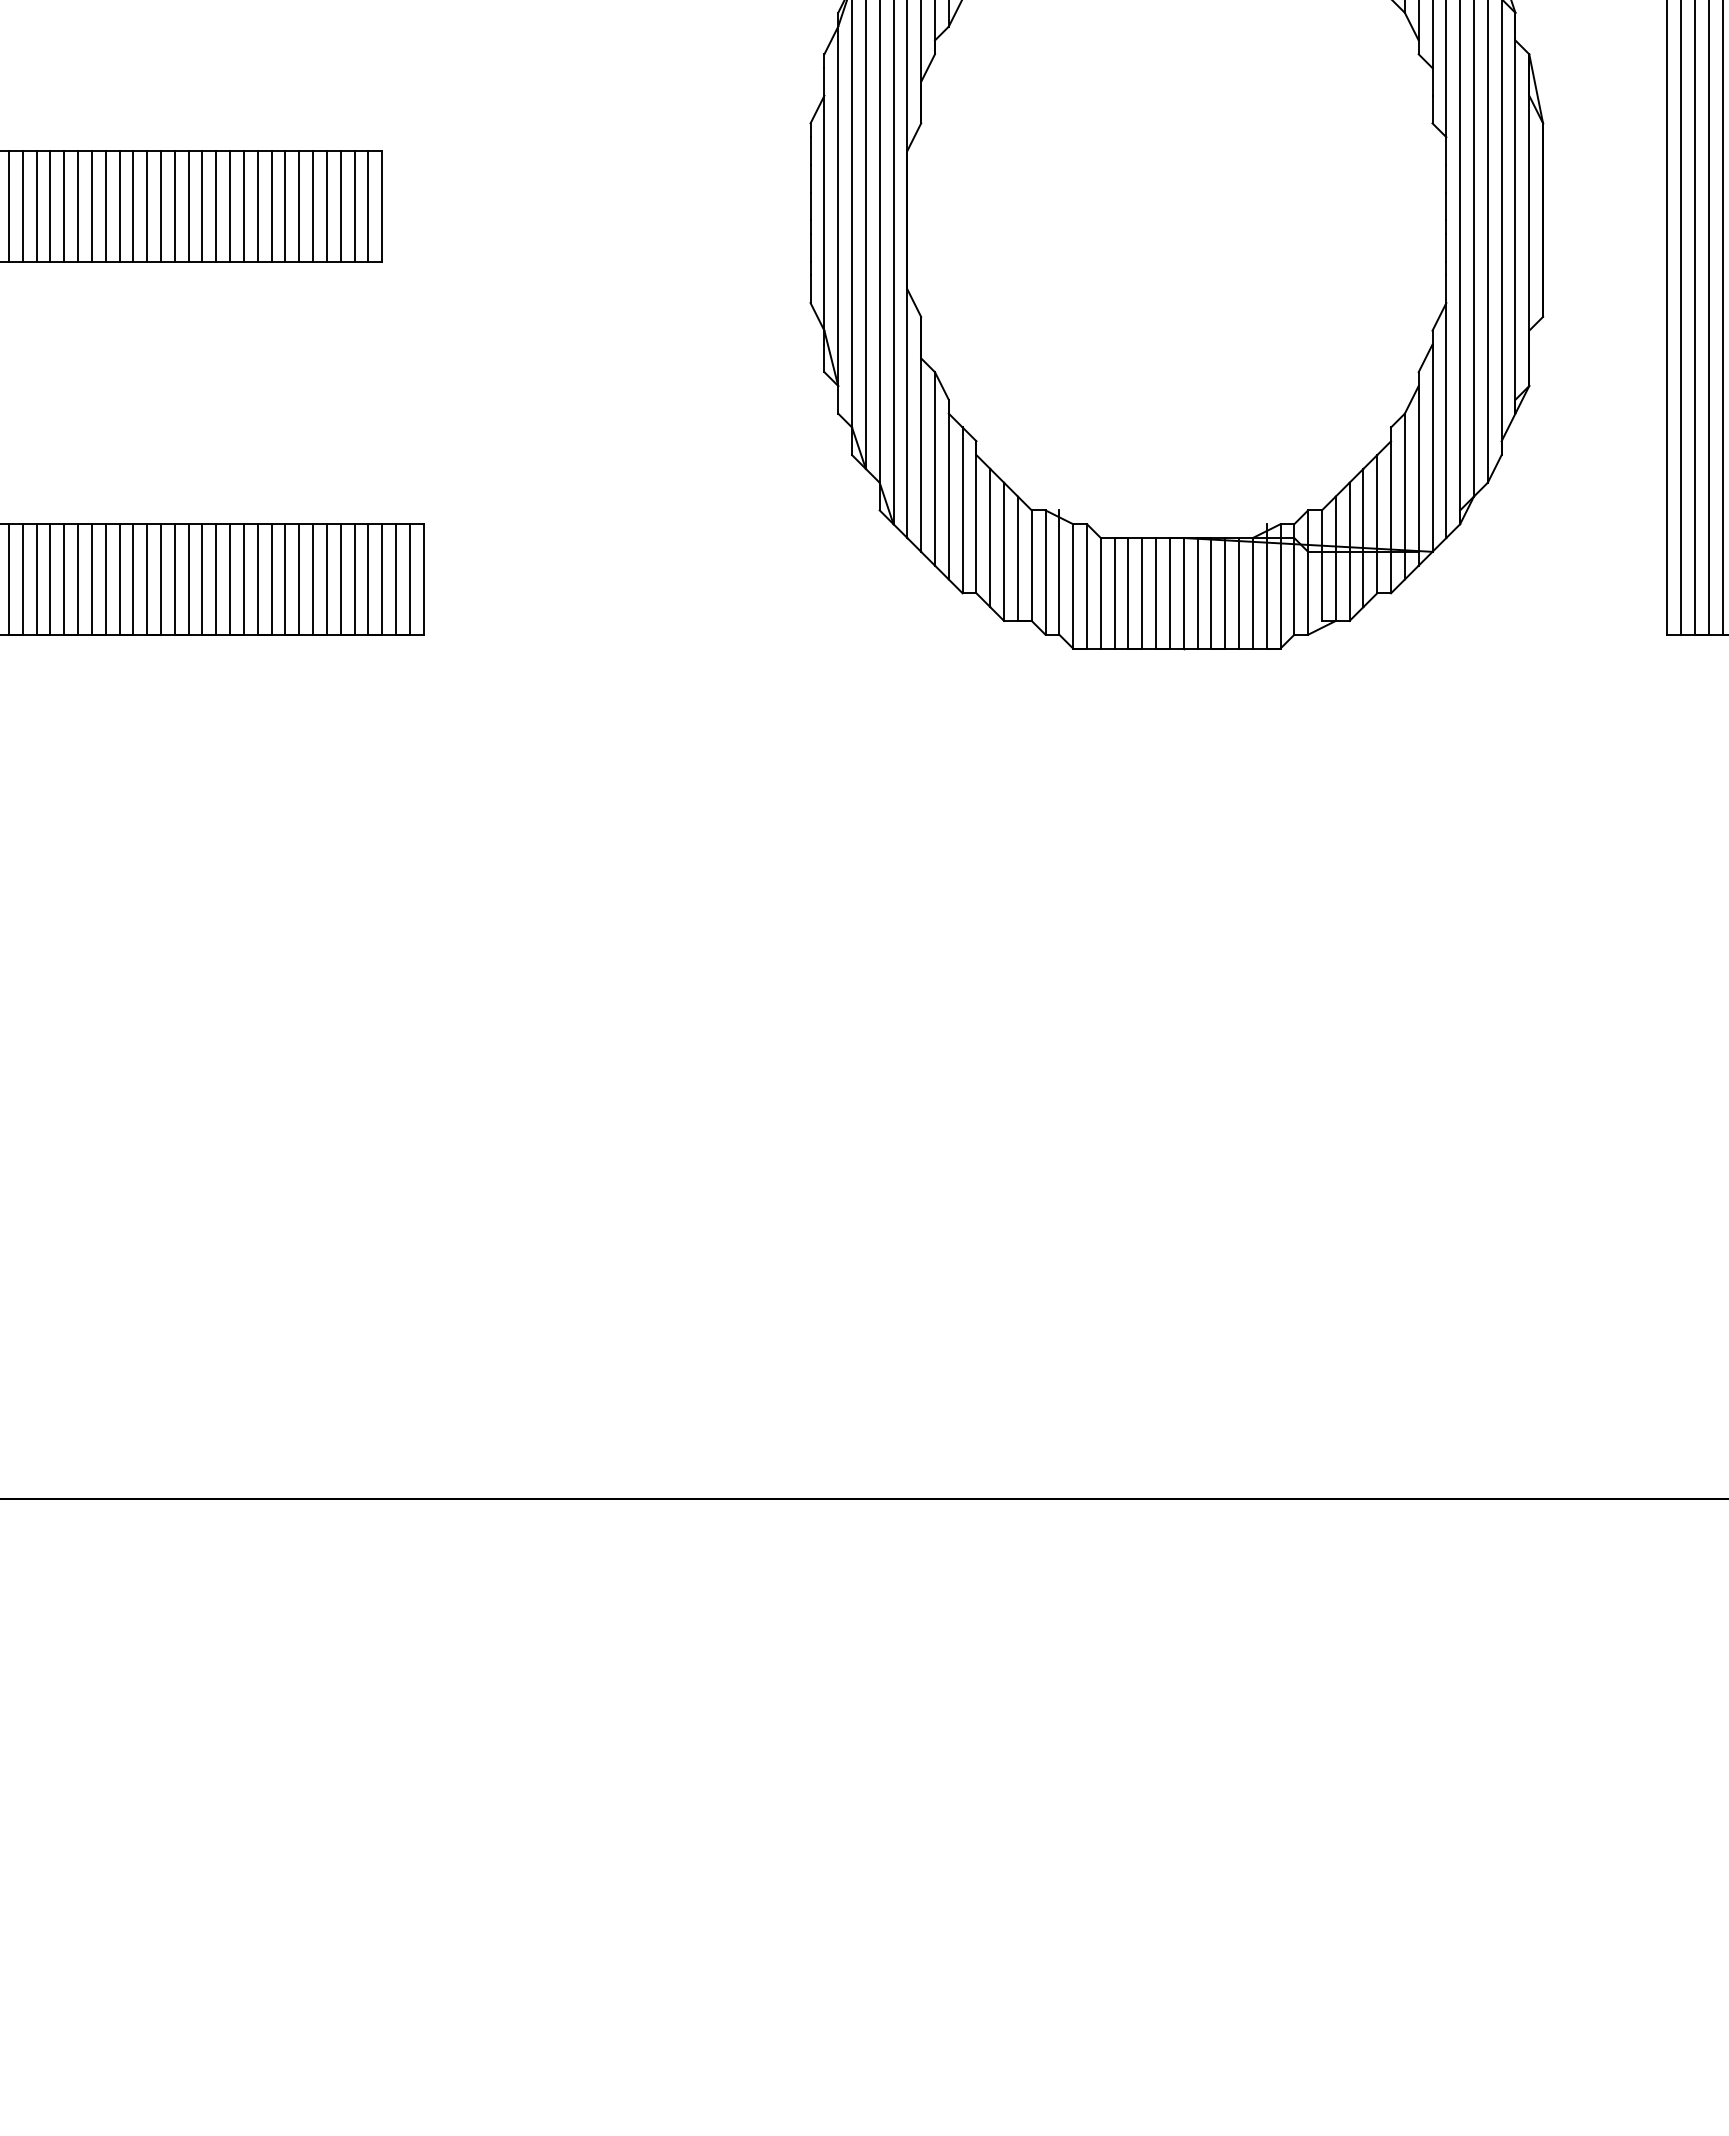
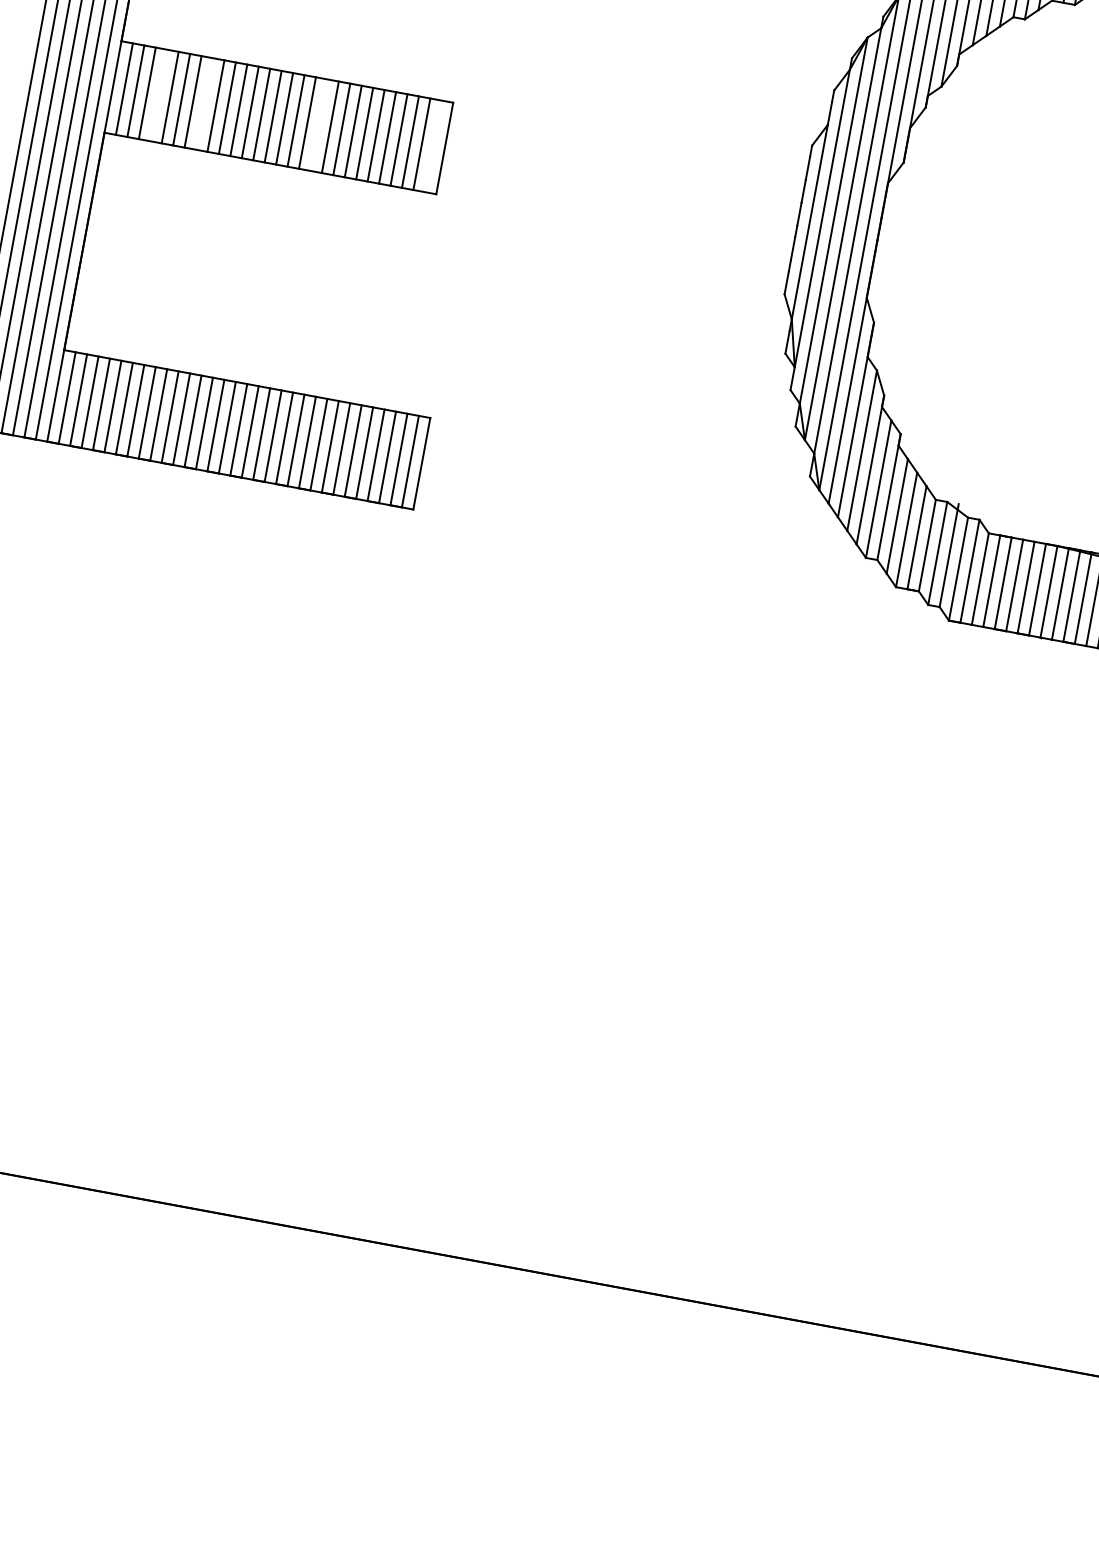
line: (36, 206) -> (158, 95), removed
line: (91, 206) -> (204, 104), removed
line: (230, 206) -> (319, 125), removed
line: (368, 206) -> (433, 146), removed

